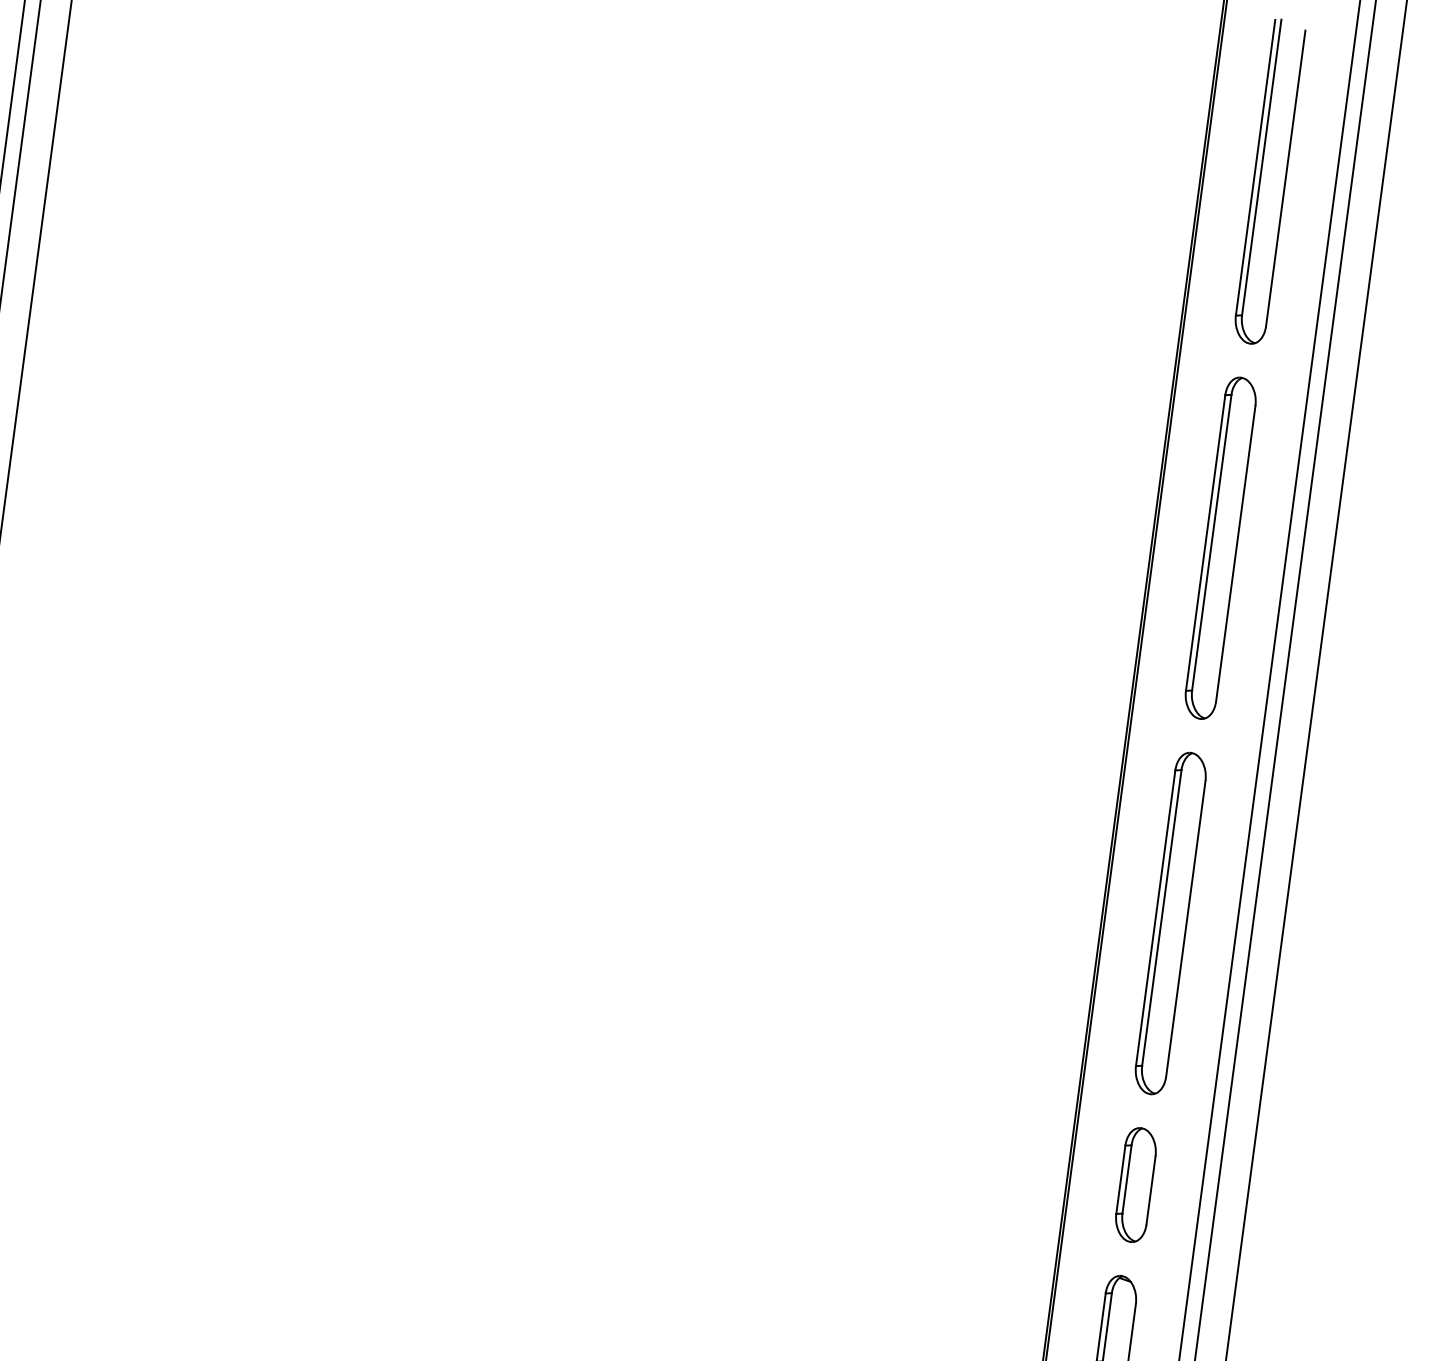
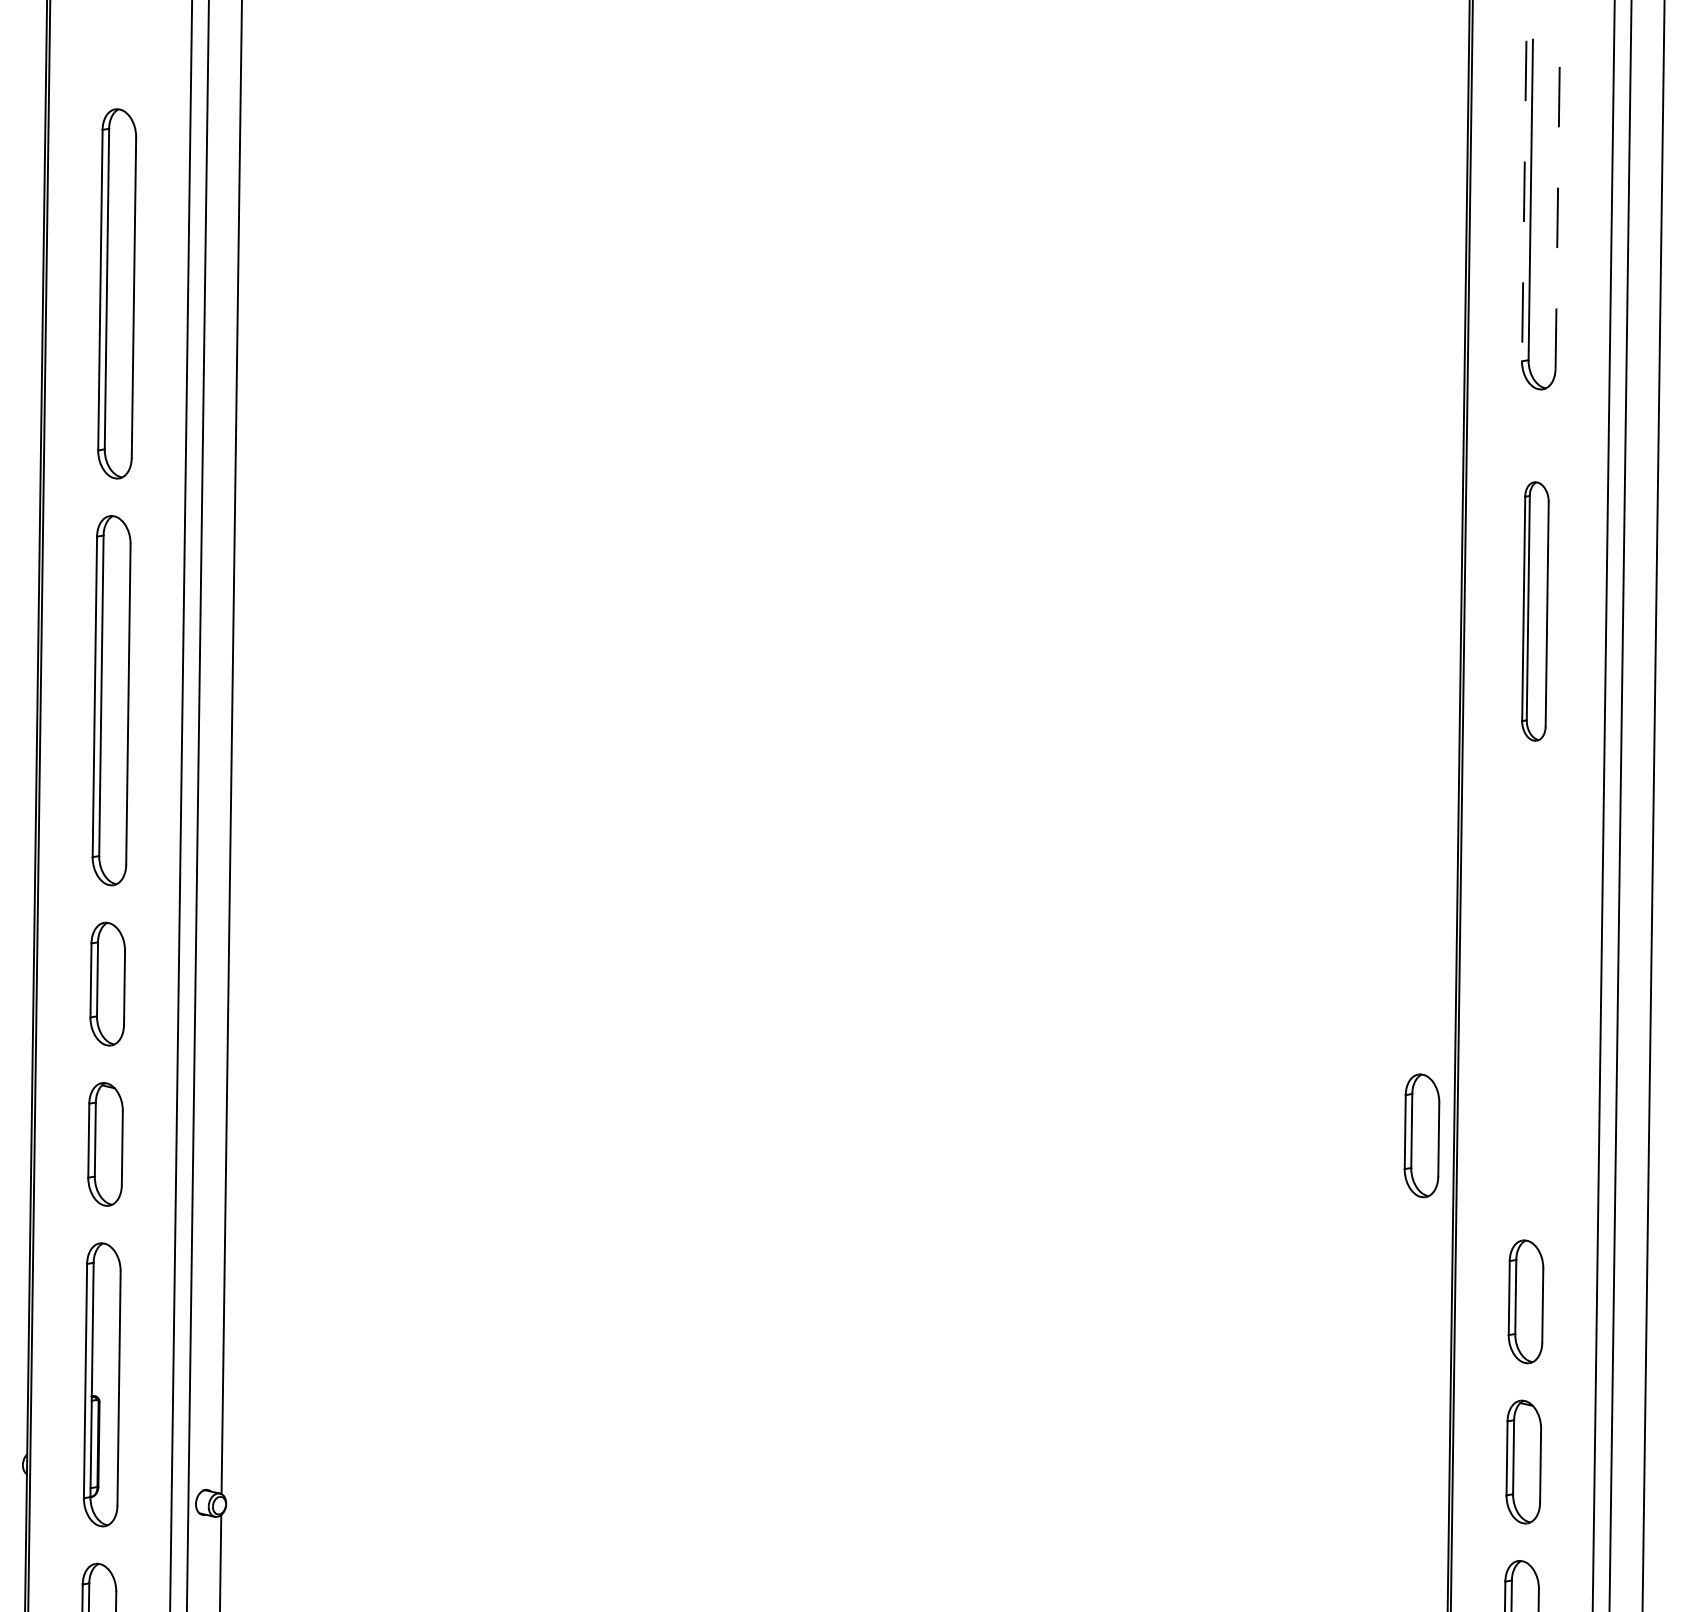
line: (1255, 168) -> (1524, 201), solid -> dashed
line: (1285, 178) -> (1557, 208), solid -> dashed
part: (1220, 548) -> (1535, 611), size x0.7
part: (1170, 922) -> (1529, 1017), removed
part: (1057, 1019) -> (1421, 1135), added

